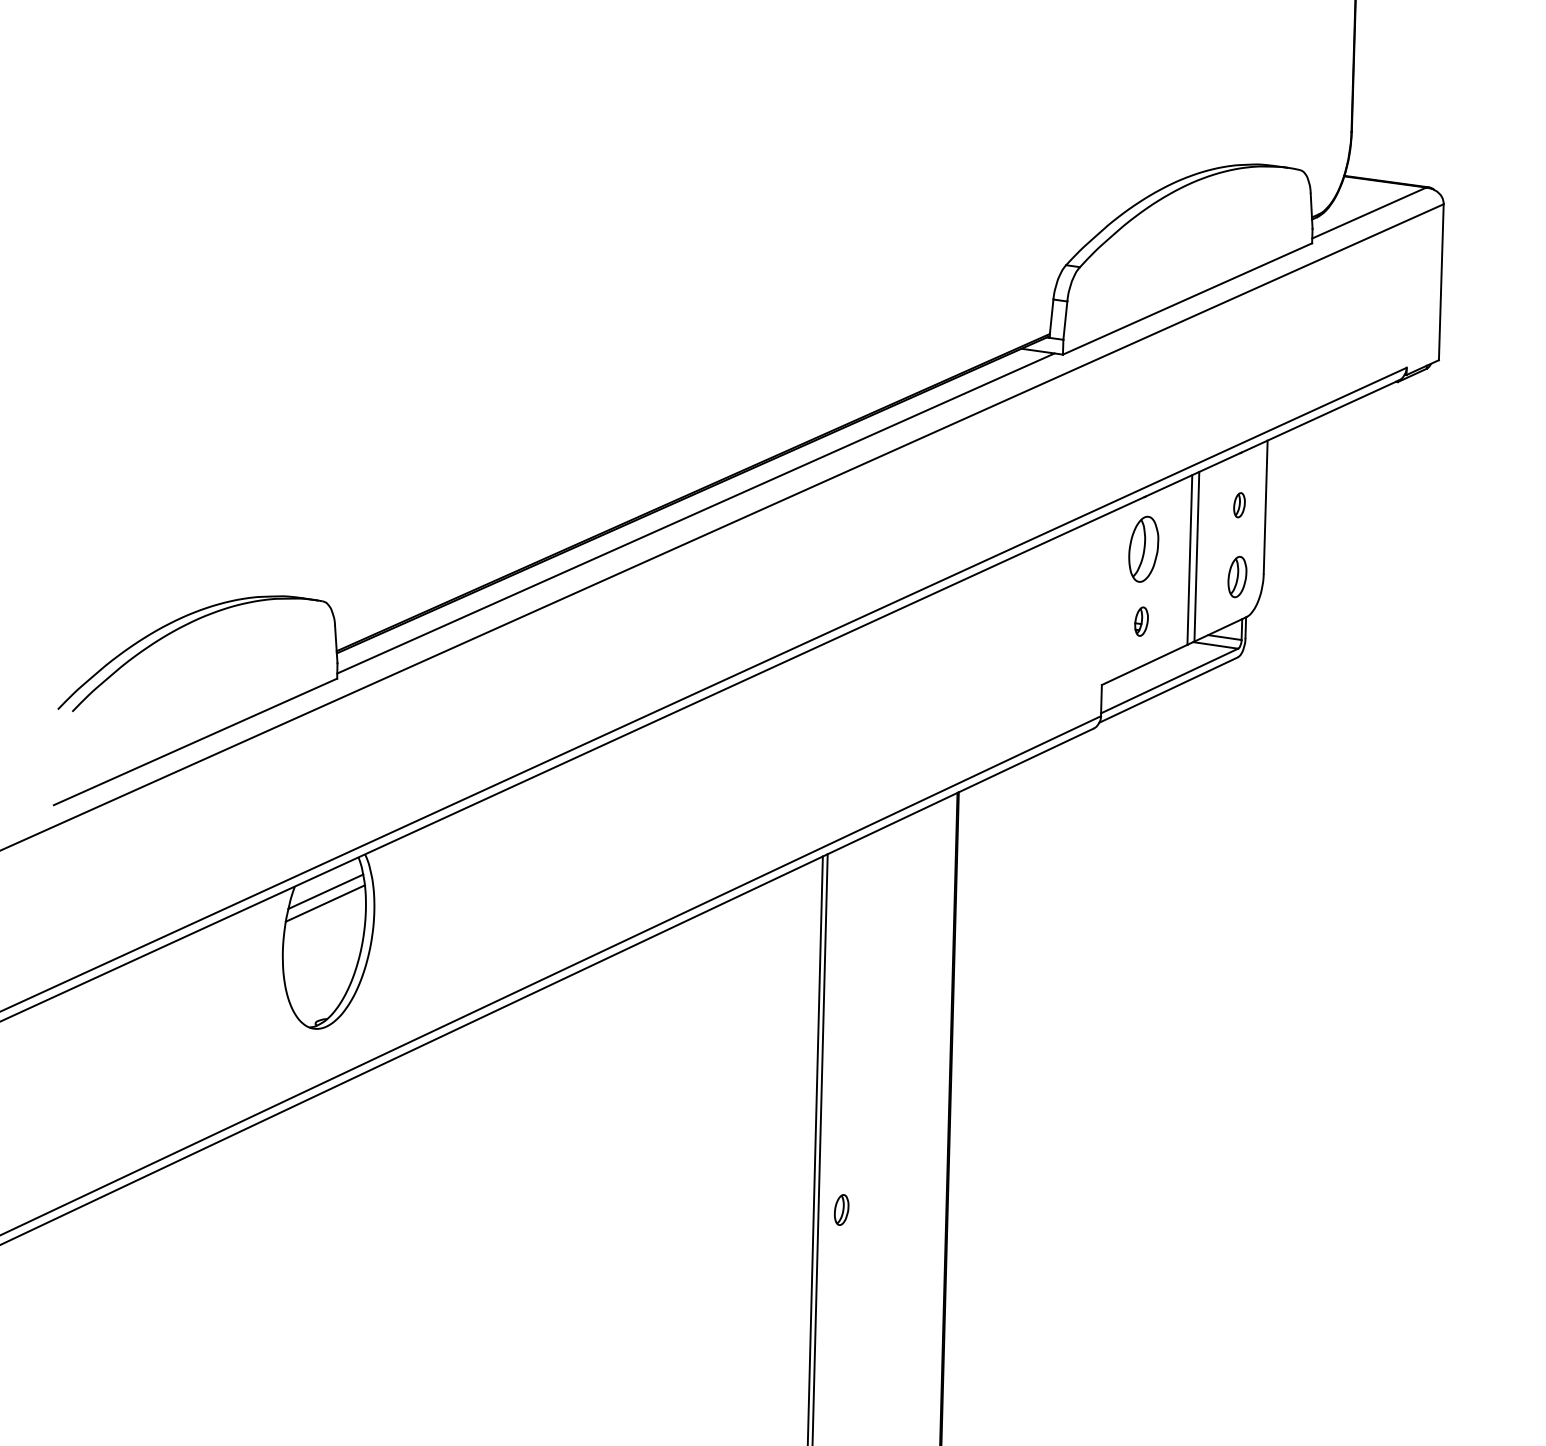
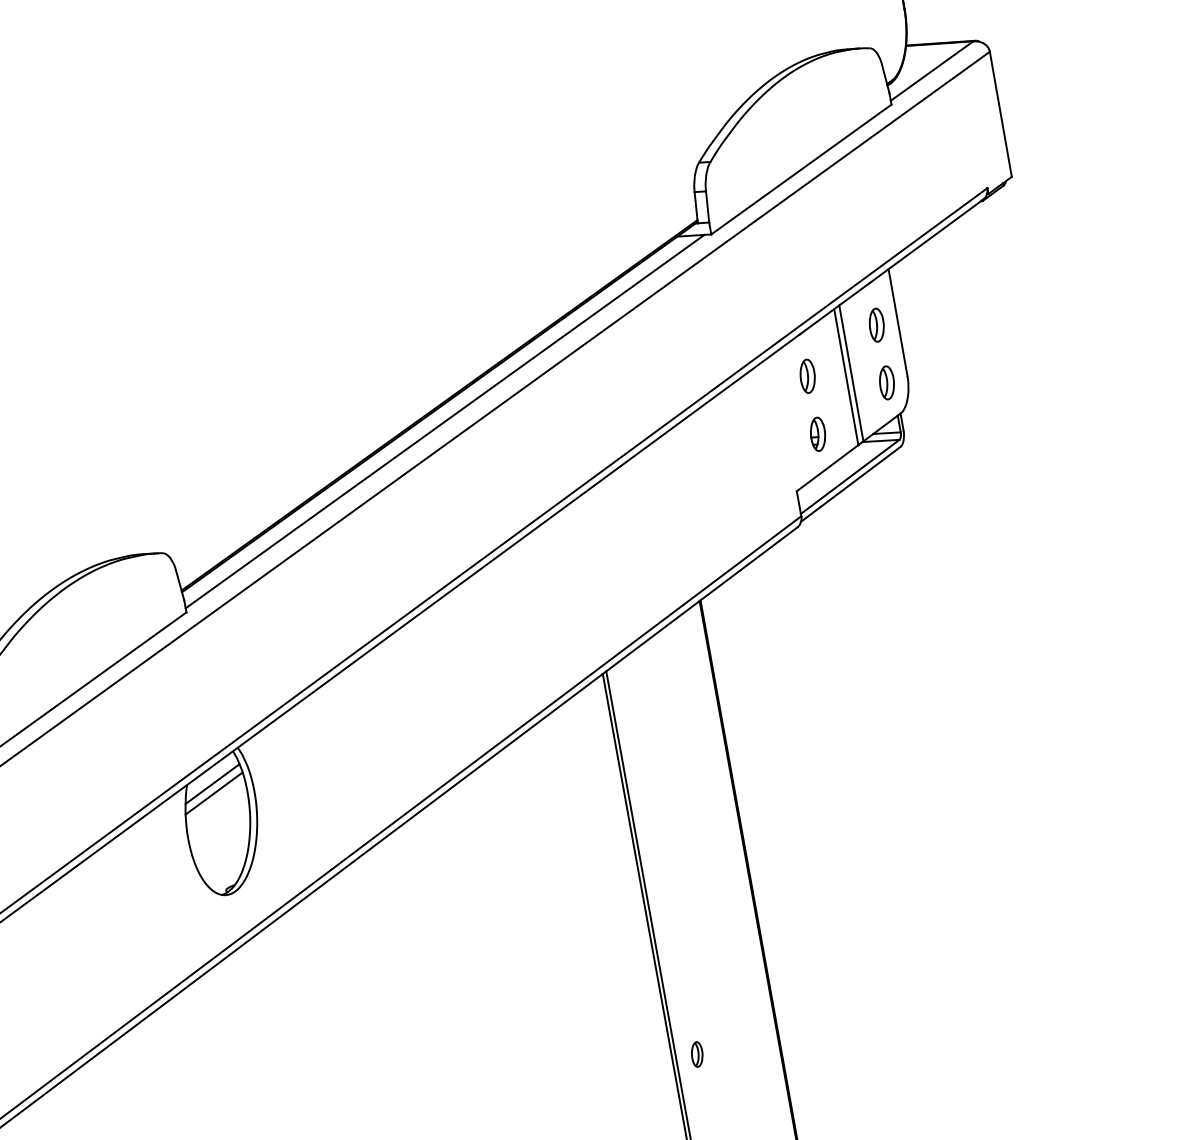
part: (1239, 505) -> (876, 325), size x1.67
part: (1143, 549) -> (807, 376), size x0.62
part: (1141, 621) -> (817, 434), size x1.43
part: (841, 1209) -> (697, 1054), moved

